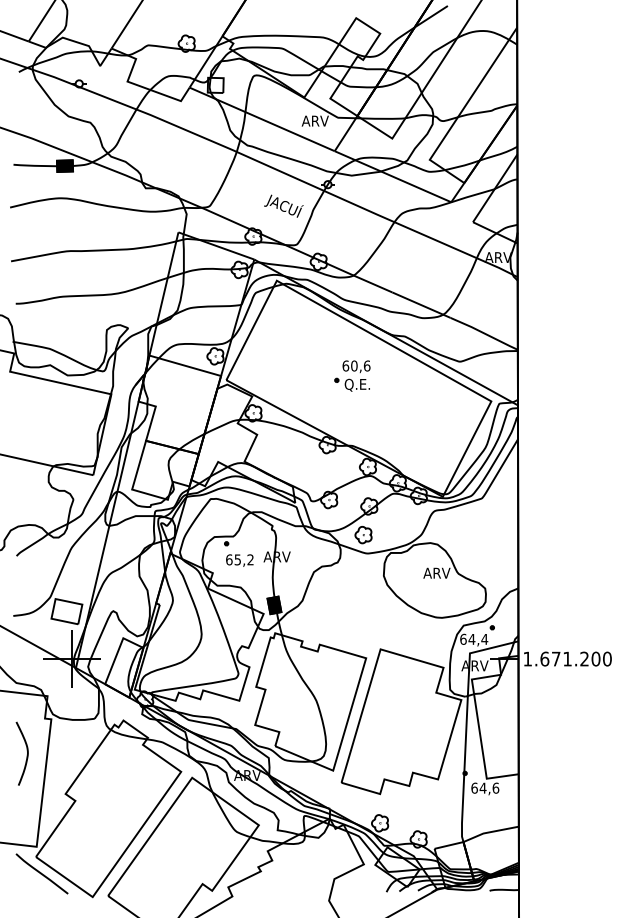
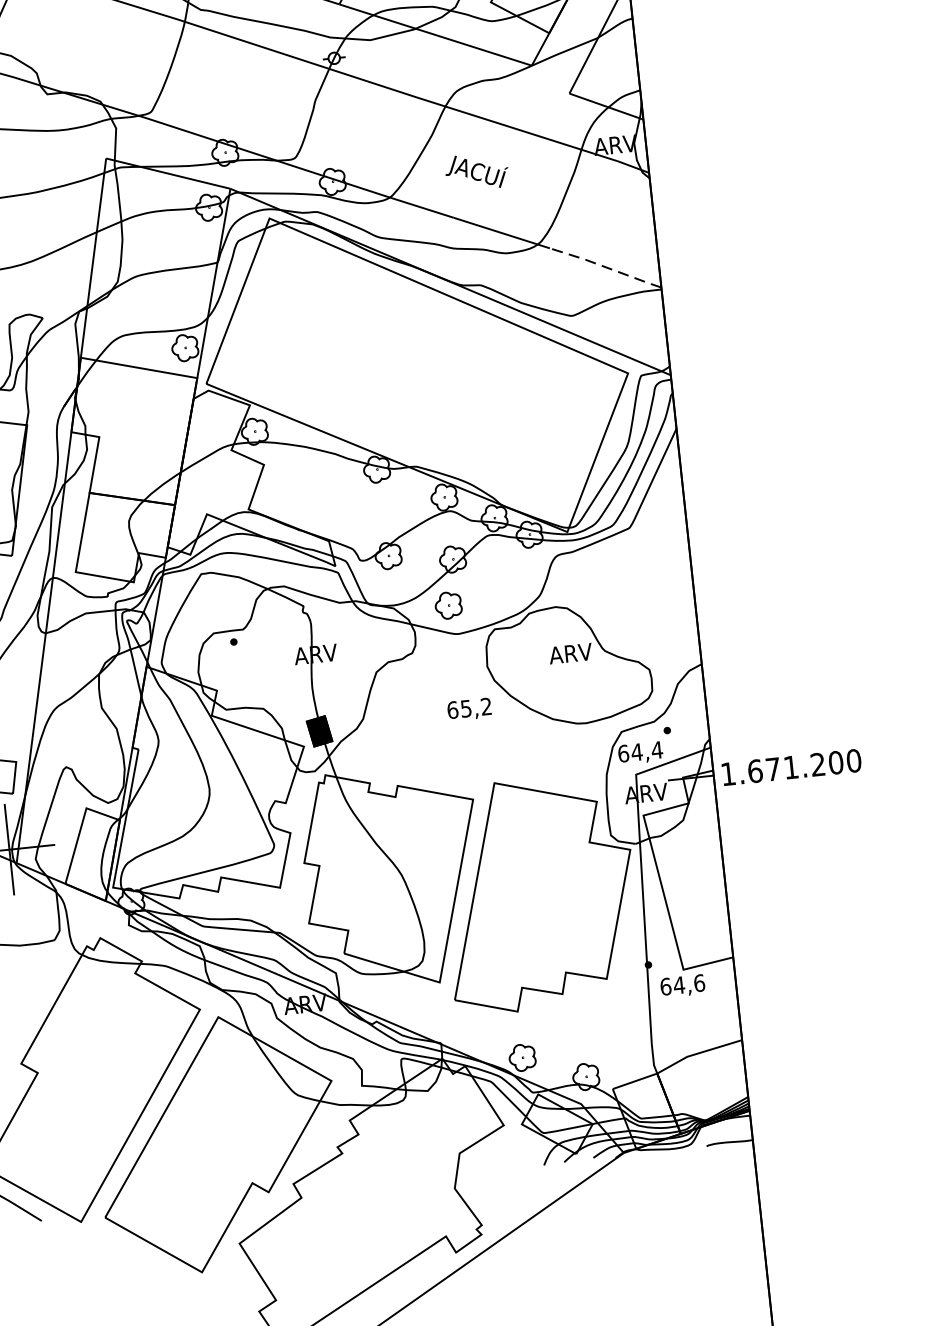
text: (283, 205) -> (476, 170), moved
line: (484, 333) -> (606, 267), solid -> dashed
part: (352, 375) -> (404, 355), removed
text: (239, 560) -> (468, 709), moved

